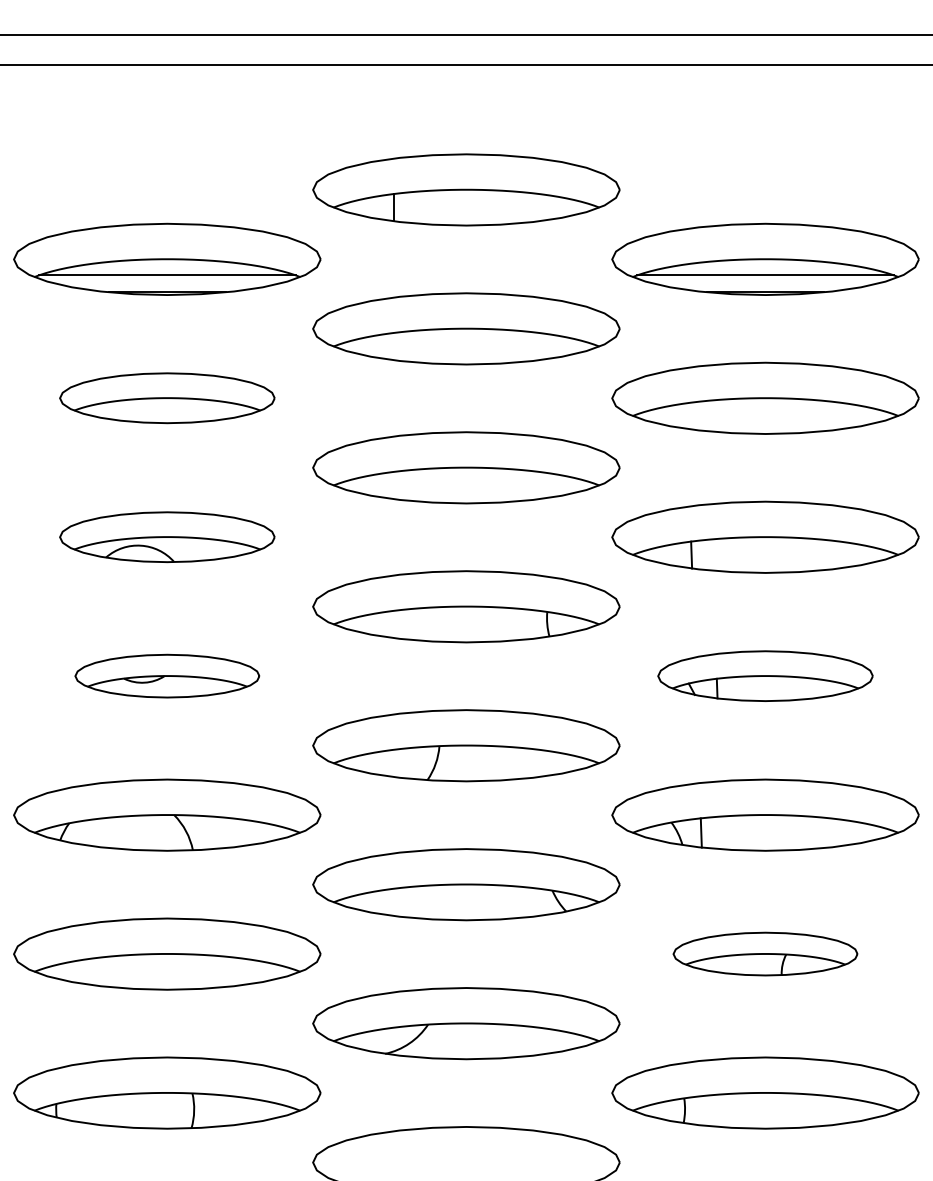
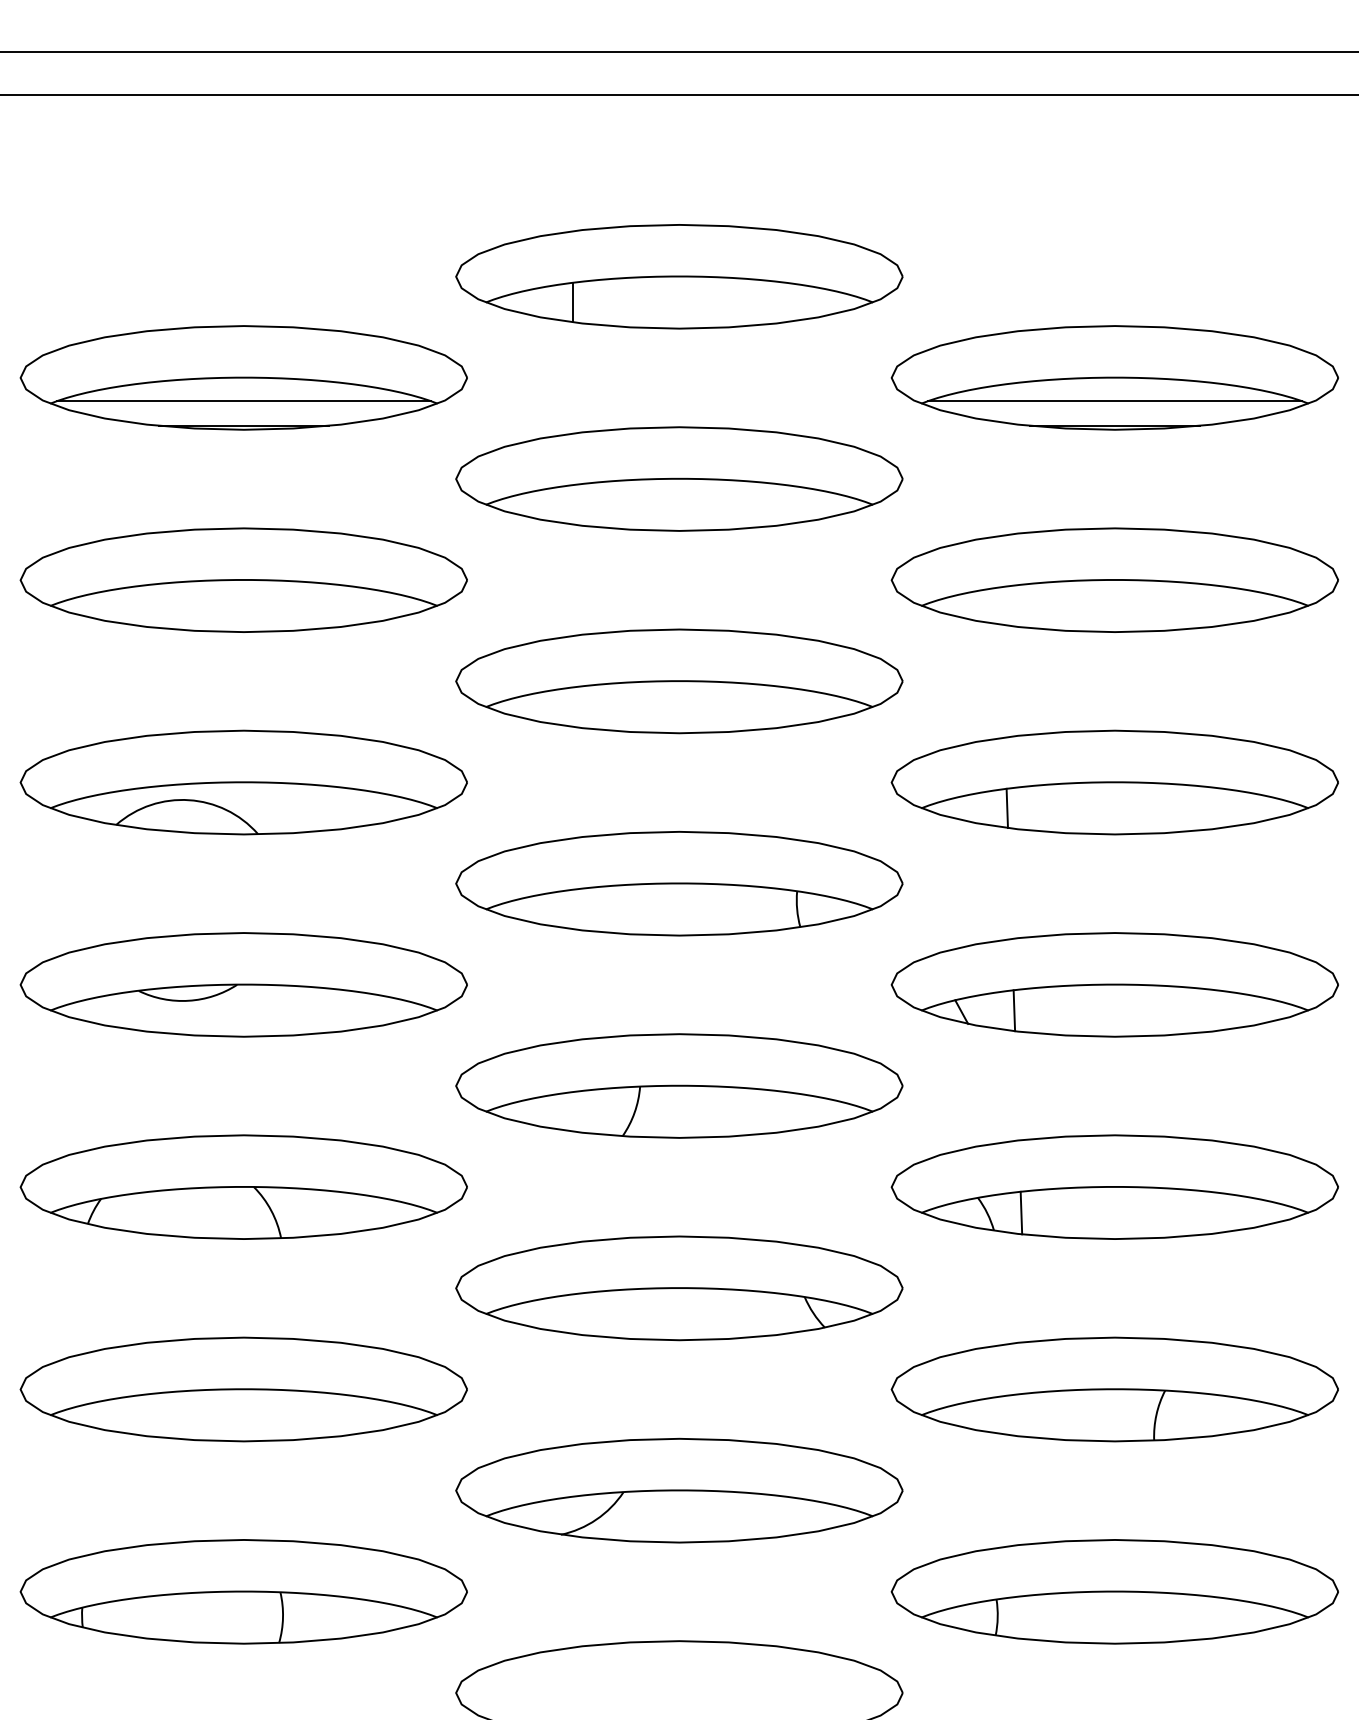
part: (167, 397) -> (244, 578), size x1.43
part: (167, 536) -> (244, 781), size x1.43
part: (167, 675) -> (244, 983), size x1.67
part: (765, 675) -> (1114, 983), size x1.43
part: (765, 953) -> (1114, 1388), size x1.67

